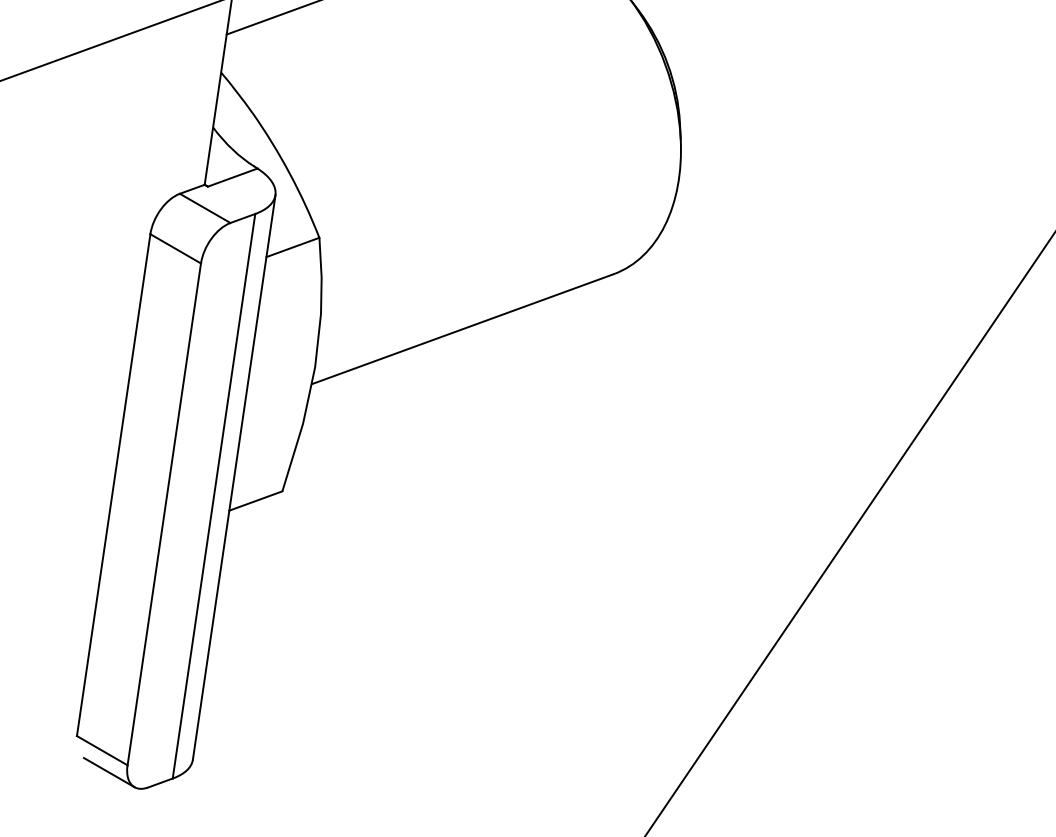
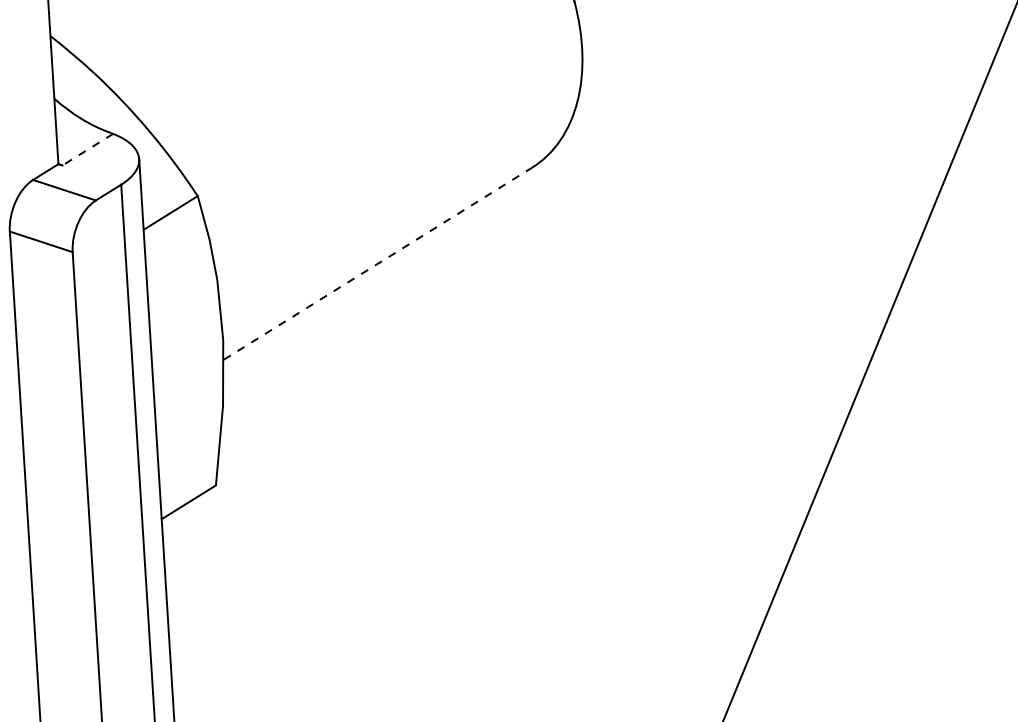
line: (232, 177) -> (87, 149), solid -> dashed
line: (463, 328) -> (378, 262), solid -> dashed

